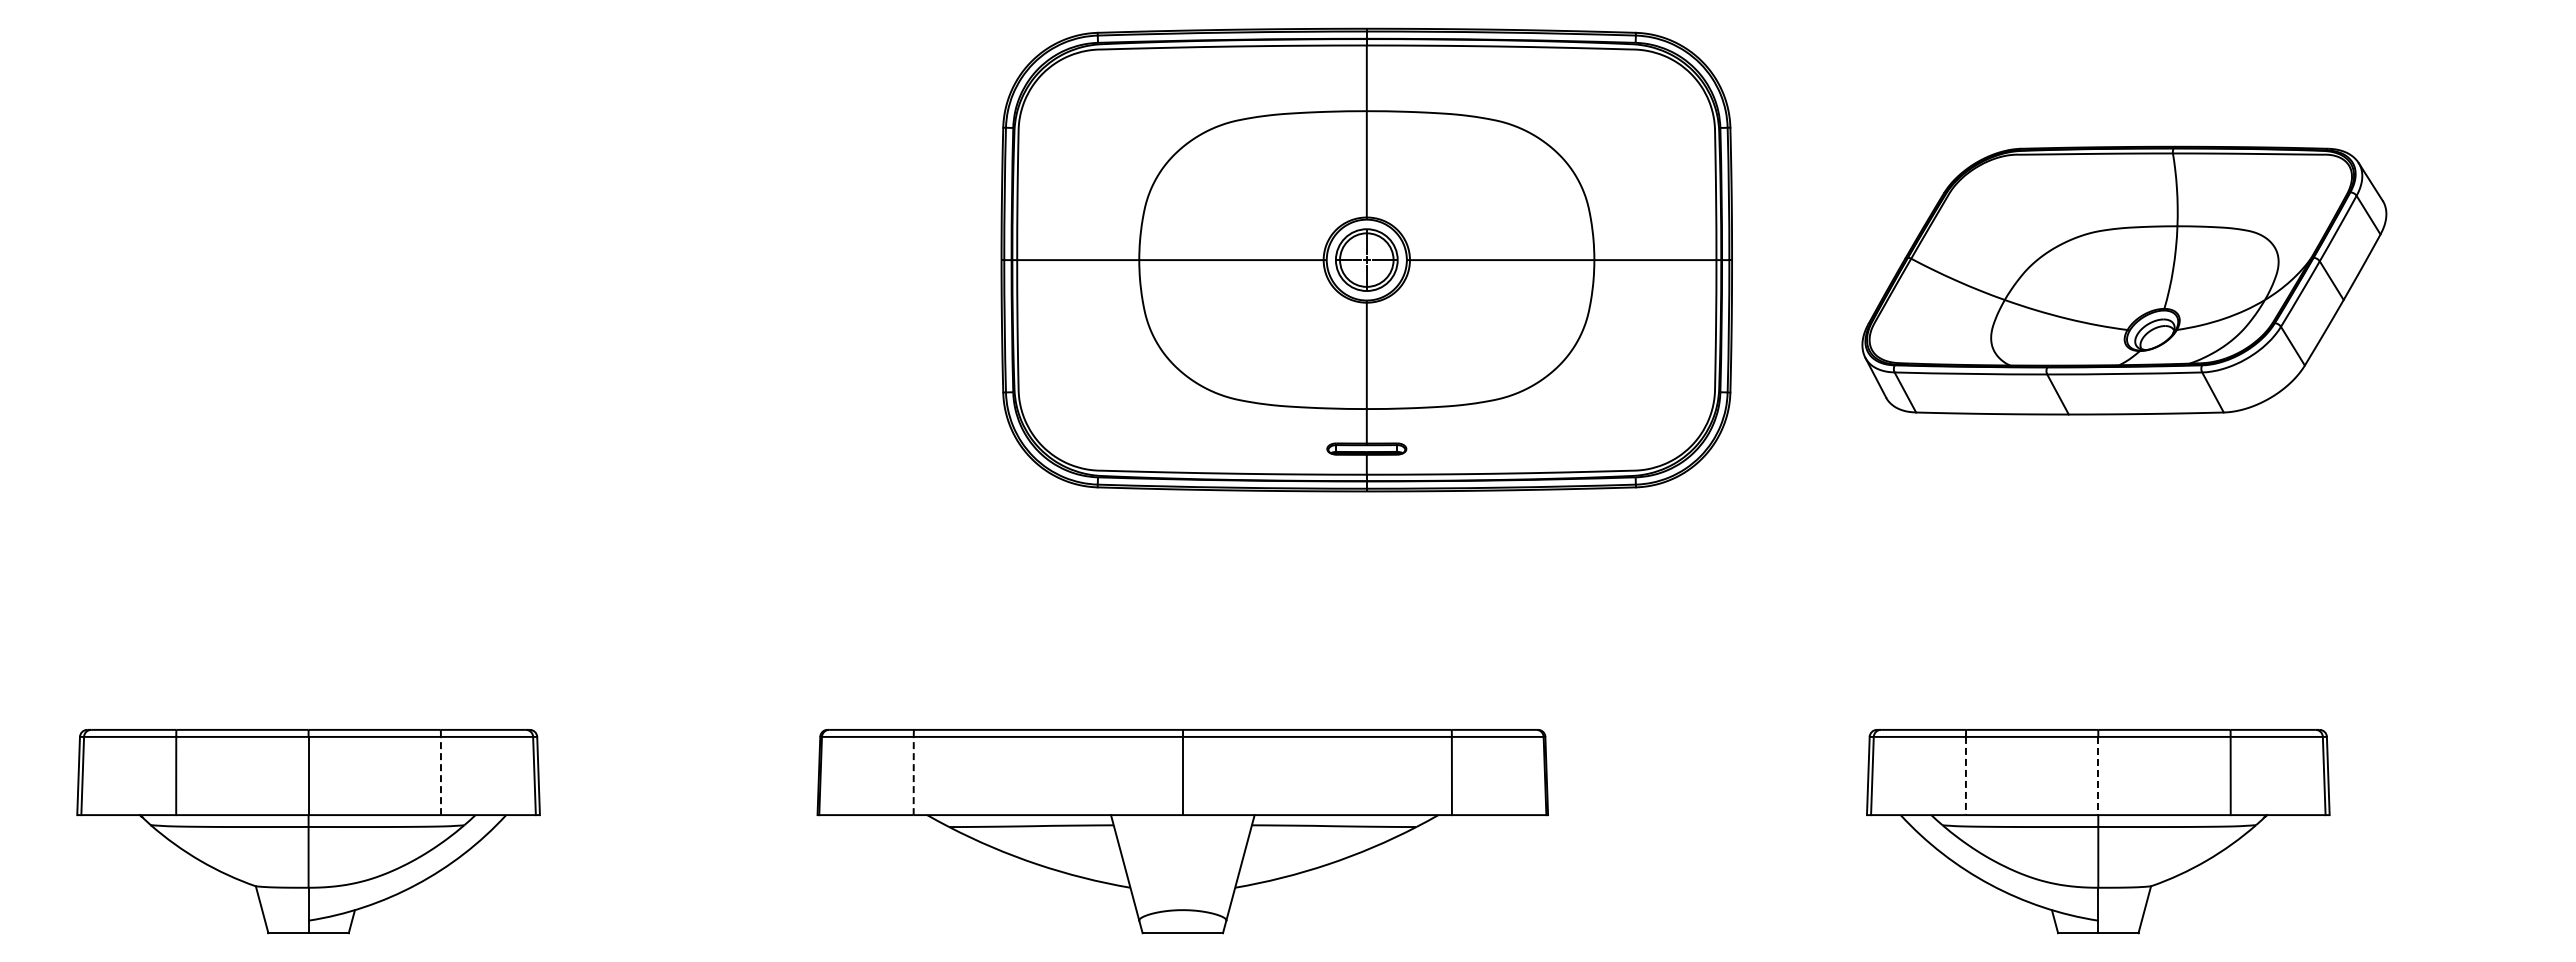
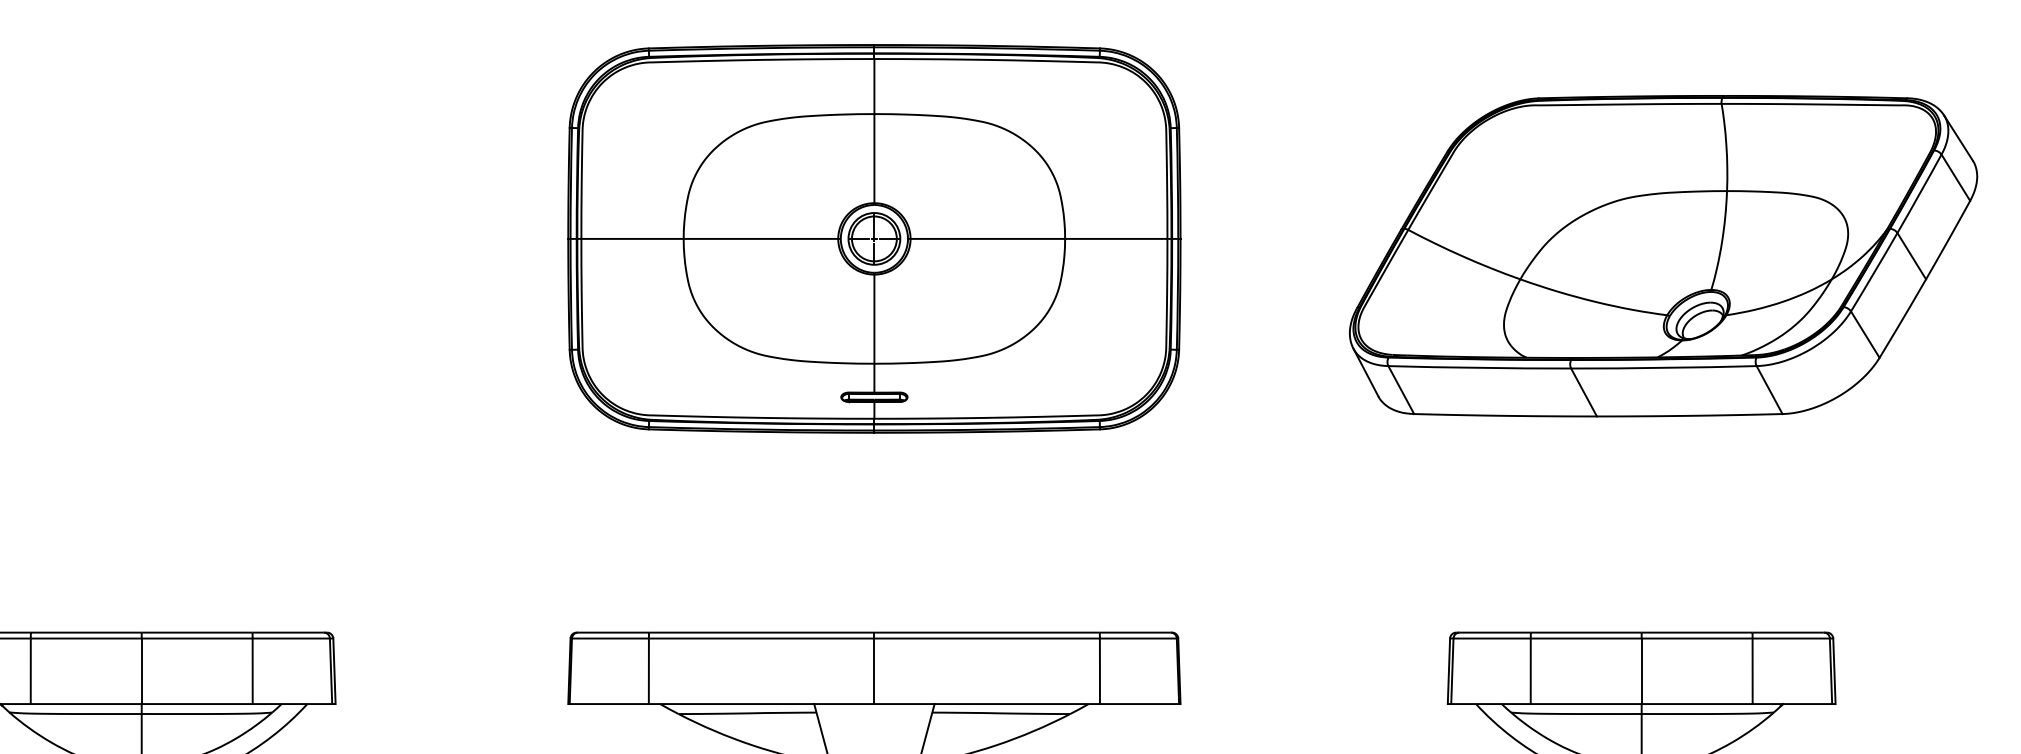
part: (1366, 259) -> (874, 238), moved
part: (2124, 280) -> (1663, 255), size x1.43
line: (440, 775) -> (252, 670), dashed -> solid
line: (913, 775) -> (648, 670), dashed -> solid
line: (1965, 776) -> (1530, 671), dashed -> solid
line: (2098, 776) -> (1641, 671), dashed -> solid

